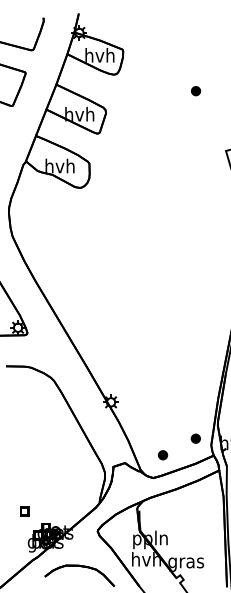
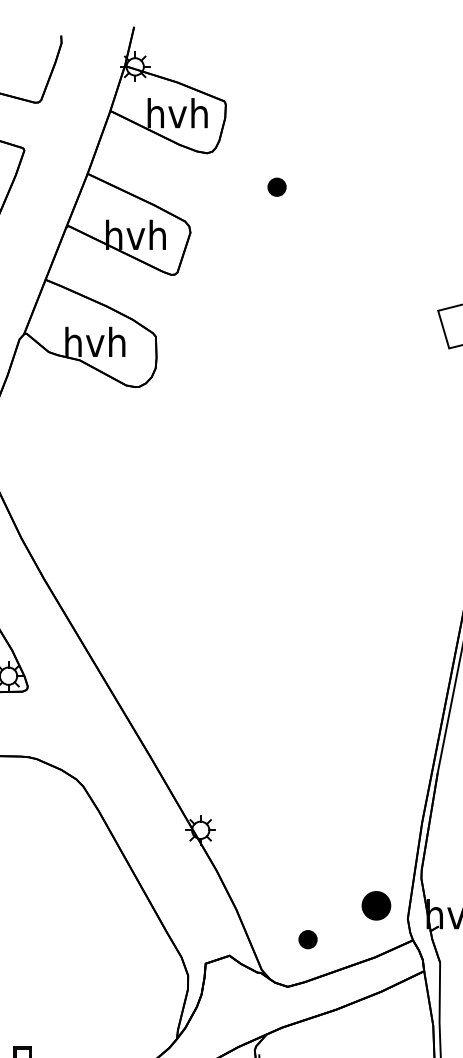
part: (196, 91) -> (278, 187), moved
part: (195, 438) -> (375, 905), size x1.6

